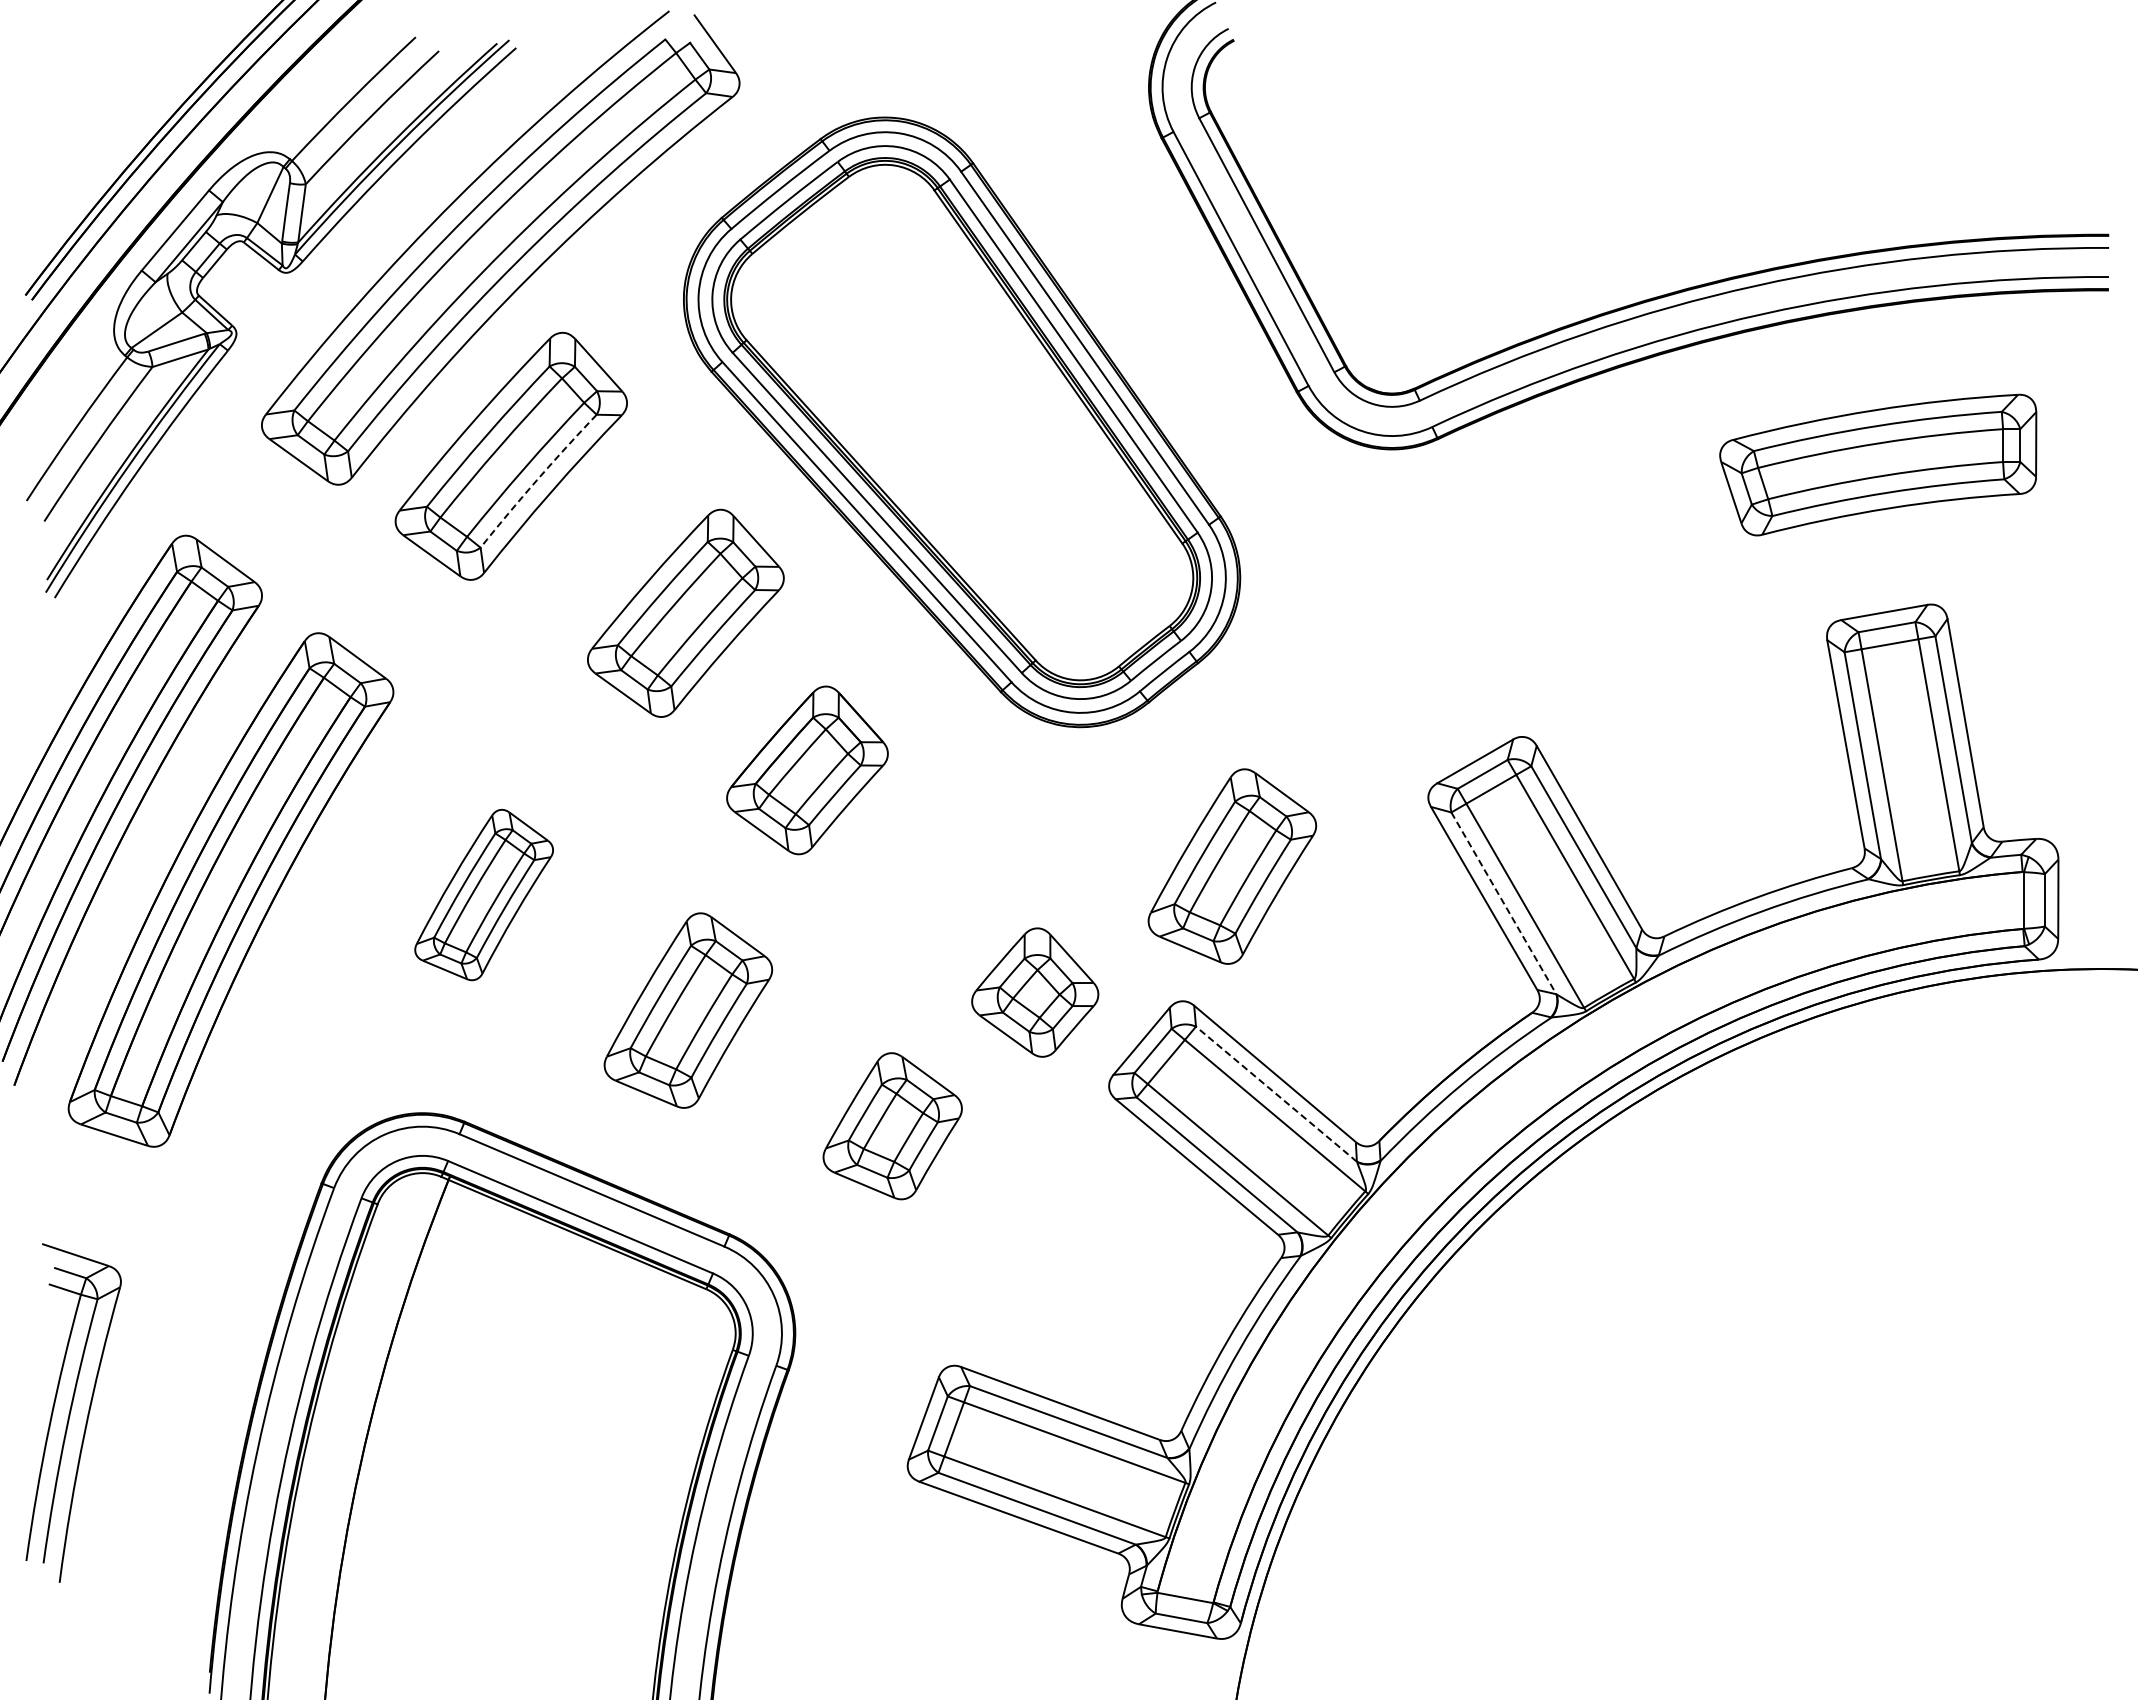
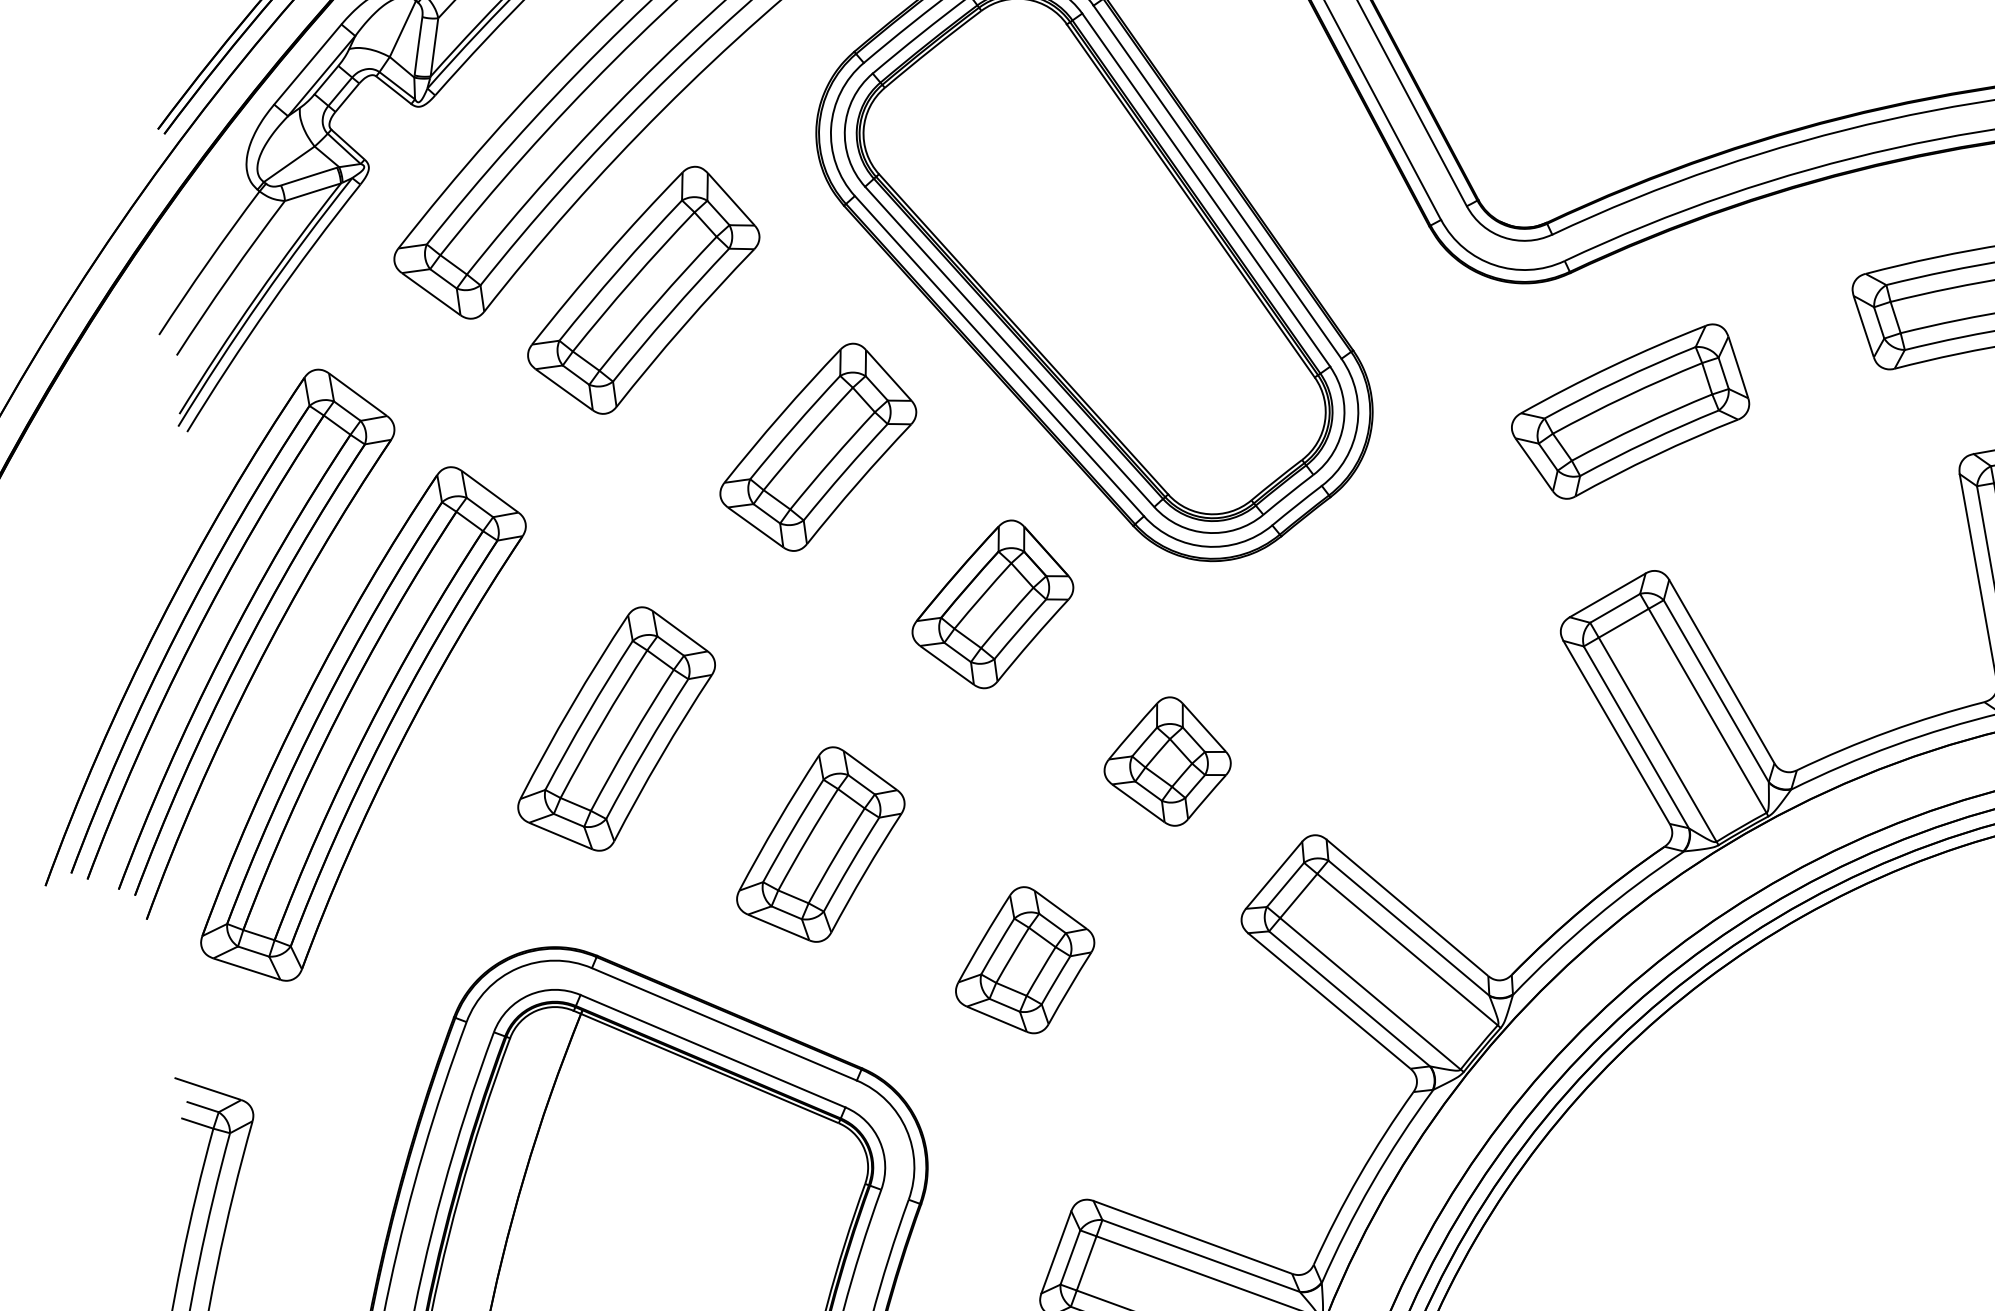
arc: (537, 480) -> (669, 314), dashed -> solid
part: (1497, 577) -> (1629, 411), added
part: (807, 770) -> (992, 604), moved
part: (1232, 866) -> (1364, 700), removed
part: (483, 894) -> (615, 728), size x1.43
line: (1503, 903) -> (1635, 737), dashed -> solid
part: (1035, 992) -> (1167, 761), moved
line: (1276, 1093) -> (1408, 927), dashed -> solid

